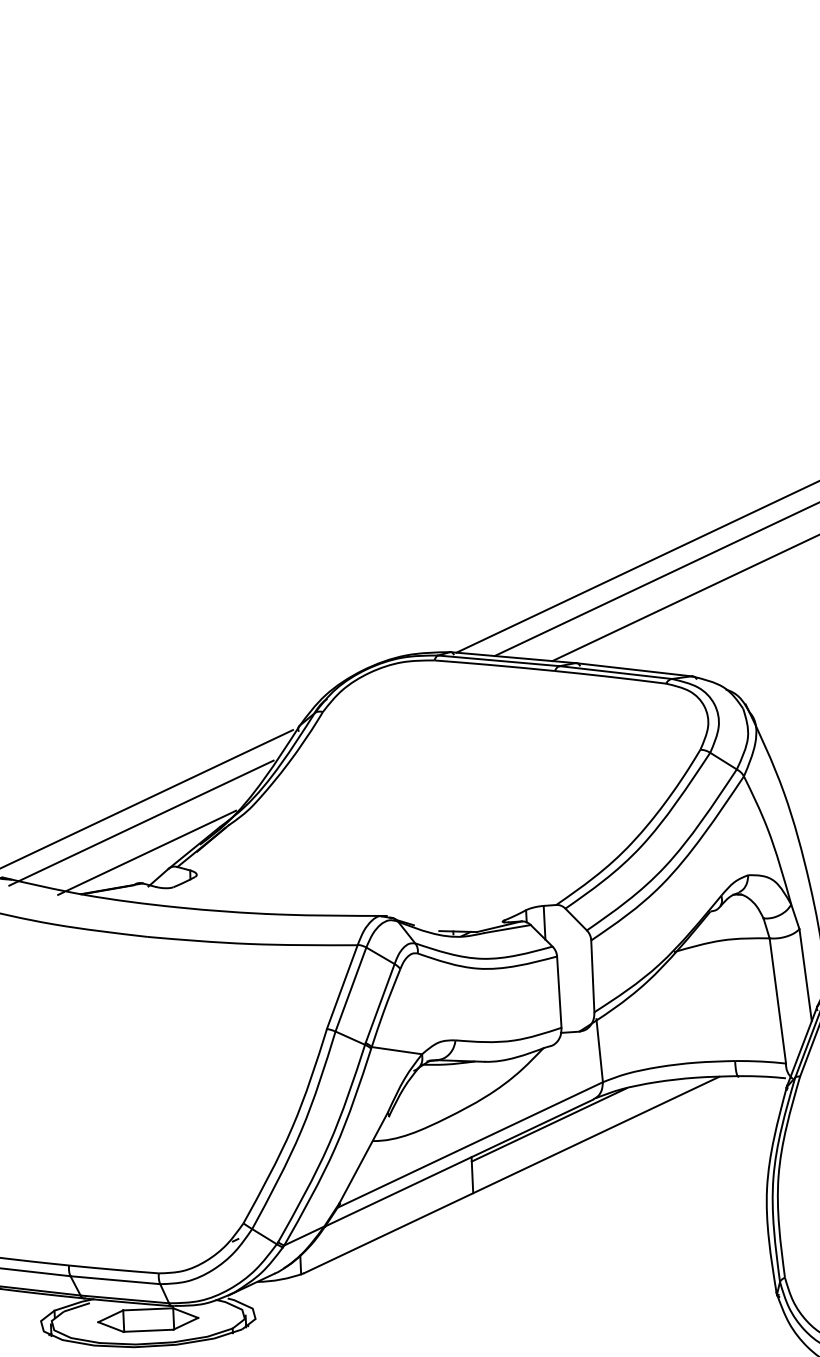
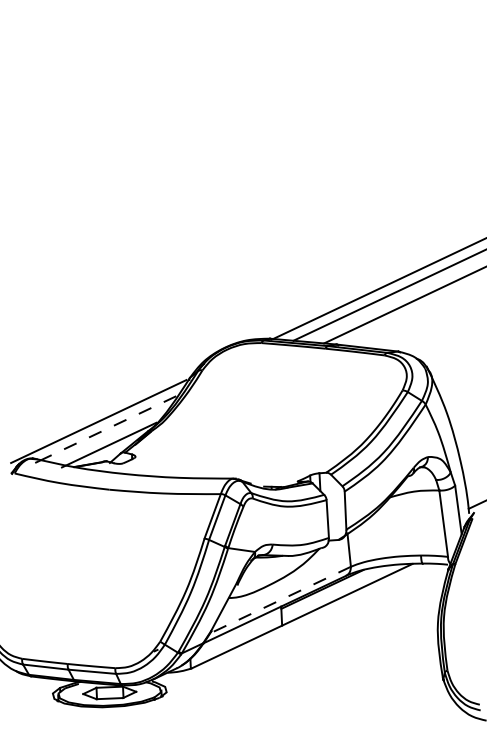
line: (145, 821) -> (108, 428), solid -> dashed
line: (470, 1145) -> (280, 600), solid -> dashed

